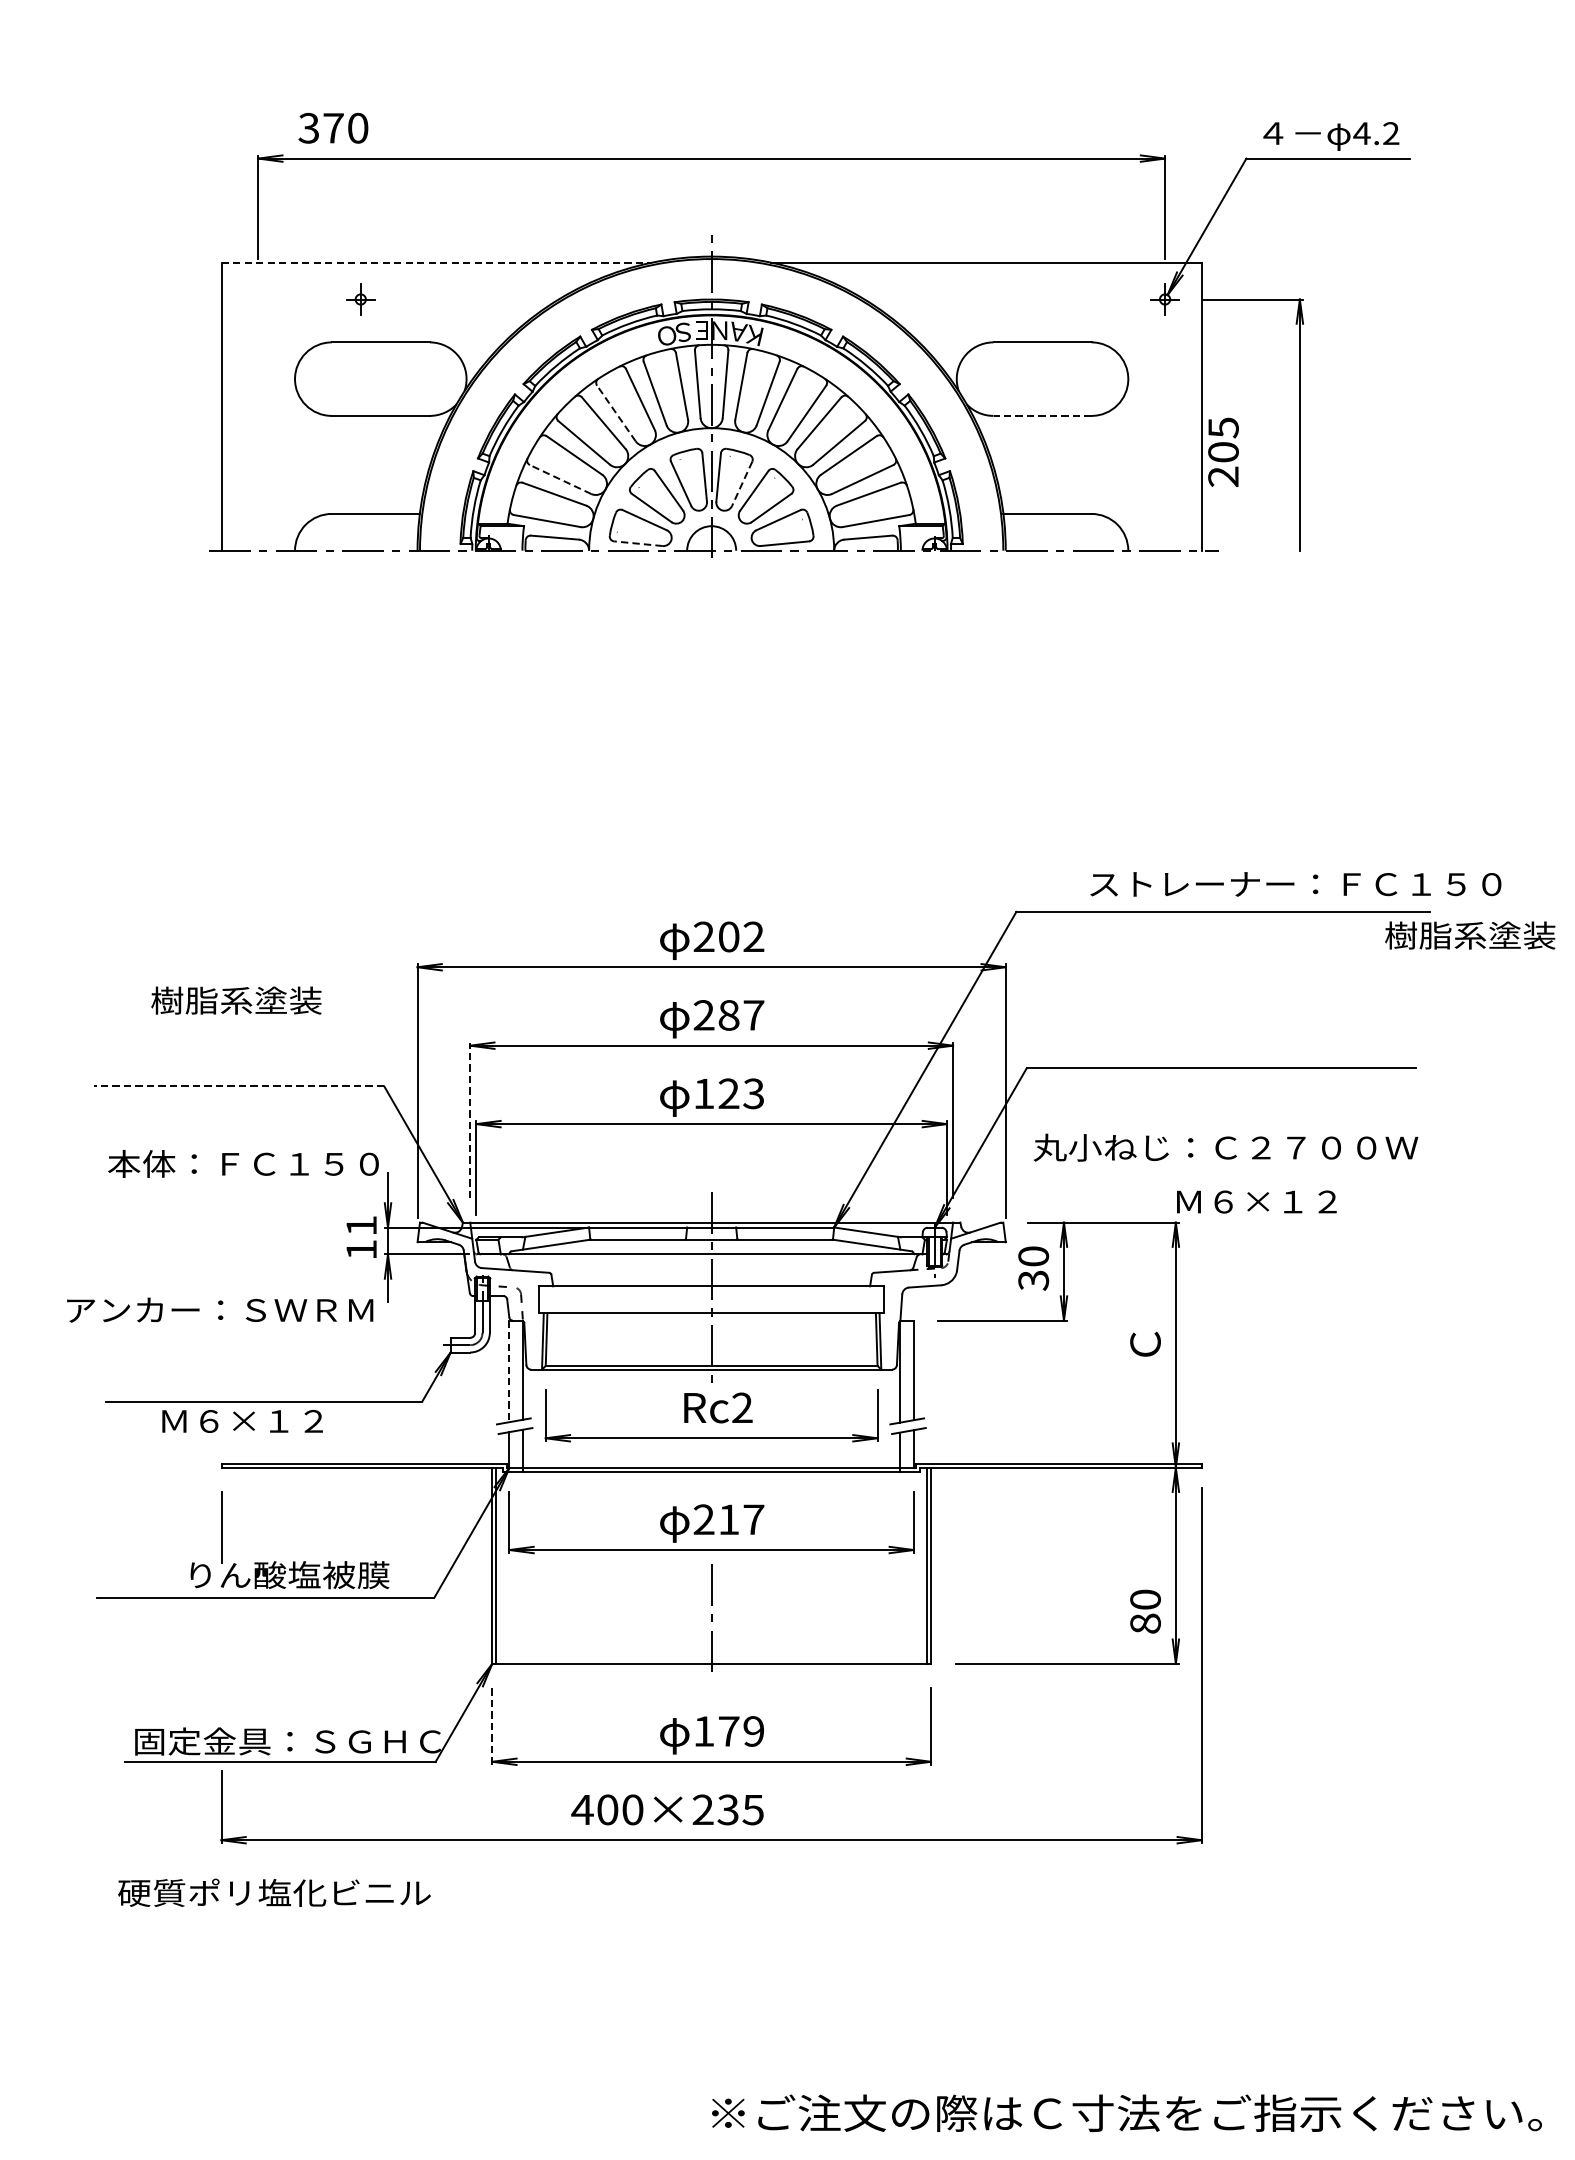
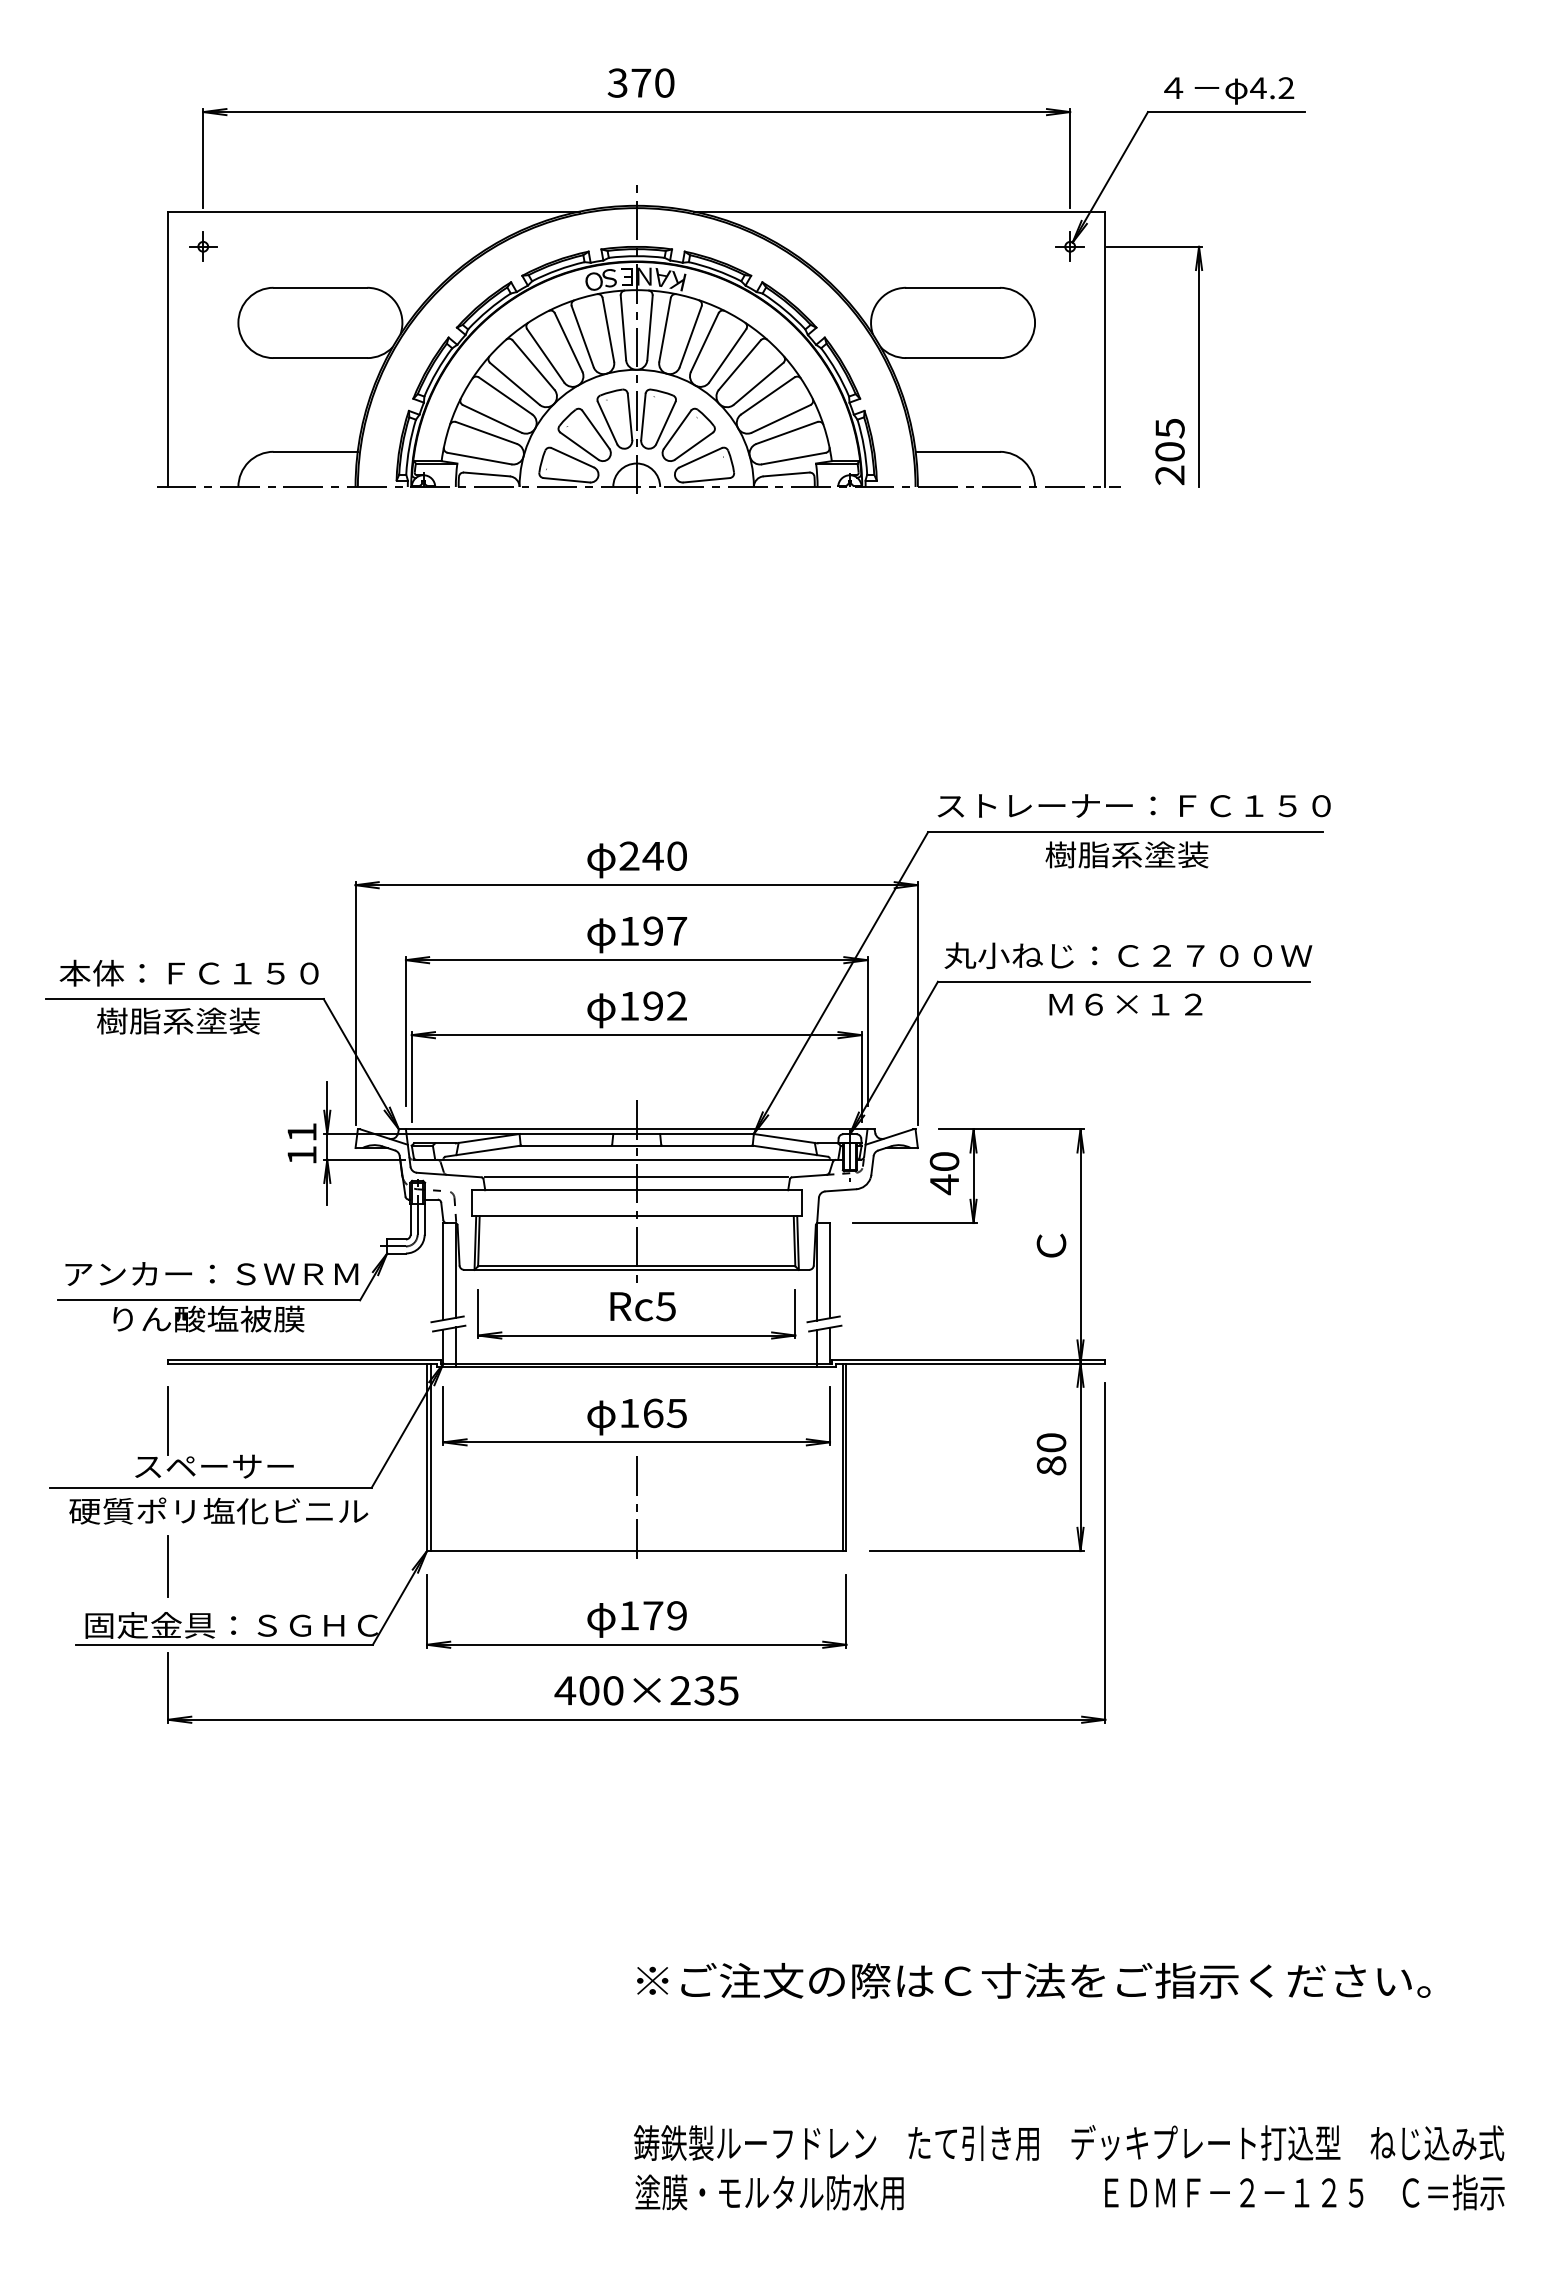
text: (332, 127) -> (640, 82), moved
line: (436, 262) -> (373, 211), dashed -> solid
part: (361, 299) -> (203, 246), moved
line: (616, 413) -> (545, 355), dashed -> solid
line: (1043, 416) -> (953, 358), dashed -> solid
text: (1222, 451) -> (1169, 451), moved
line: (559, 479) -> (491, 418), dashed -> solid
line: (741, 484) -> (665, 423), dashed -> solid
line: (638, 543) -> (566, 480), dashed -> solid
text: (1295, 883) -> (1133, 805), moved
text: (1469, 935) -> (1126, 854), moved
text: (740, 936) -> (664, 855), 202 -> 240
text: (236, 1000) -> (178, 1020), moved
text: (716, 1014) -> (641, 930), 287 -> 197
line: (239, 1086) -> (185, 999), dashed -> solid
text: (740, 1093) -> (664, 1005), 123 -> 192
line: (469, 1120) -> (405, 1031), dashed -> solid
text: (1226, 1147) -> (1128, 955), moved
text: (242, 1163) -> (188, 972), moved
text: (1256, 1201) -> (1125, 1004), moved
line: (711, 1273) -> (636, 1177), added
text: (1033, 1280) -> (944, 1184), 30 -> 40
text: (219, 1309) -> (211, 1273), moved
line: (509, 1371) -> (443, 1271), dashed -> solid
text: (741, 1407) -> (665, 1306), Rc2 -> Rc5
text: (262, 1420) -> (207, 1318), Ｍ６×１２ -> りん酸塩被膜
text: (729, 1519) -> (653, 1413), 217 -> 165
text: (287, 1575) -> (231, 1466), りん酸塩被膜 -> スペーサー
text: (1145, 1611) -> (1051, 1454), moved
line: (221, 1679) -> (168, 1566), added
line: (492, 1726) -> (427, 1611), dashed -> solid
text: (667, 1809) -> (646, 1690), moved
text: (274, 1892) -> (218, 1510), moved

